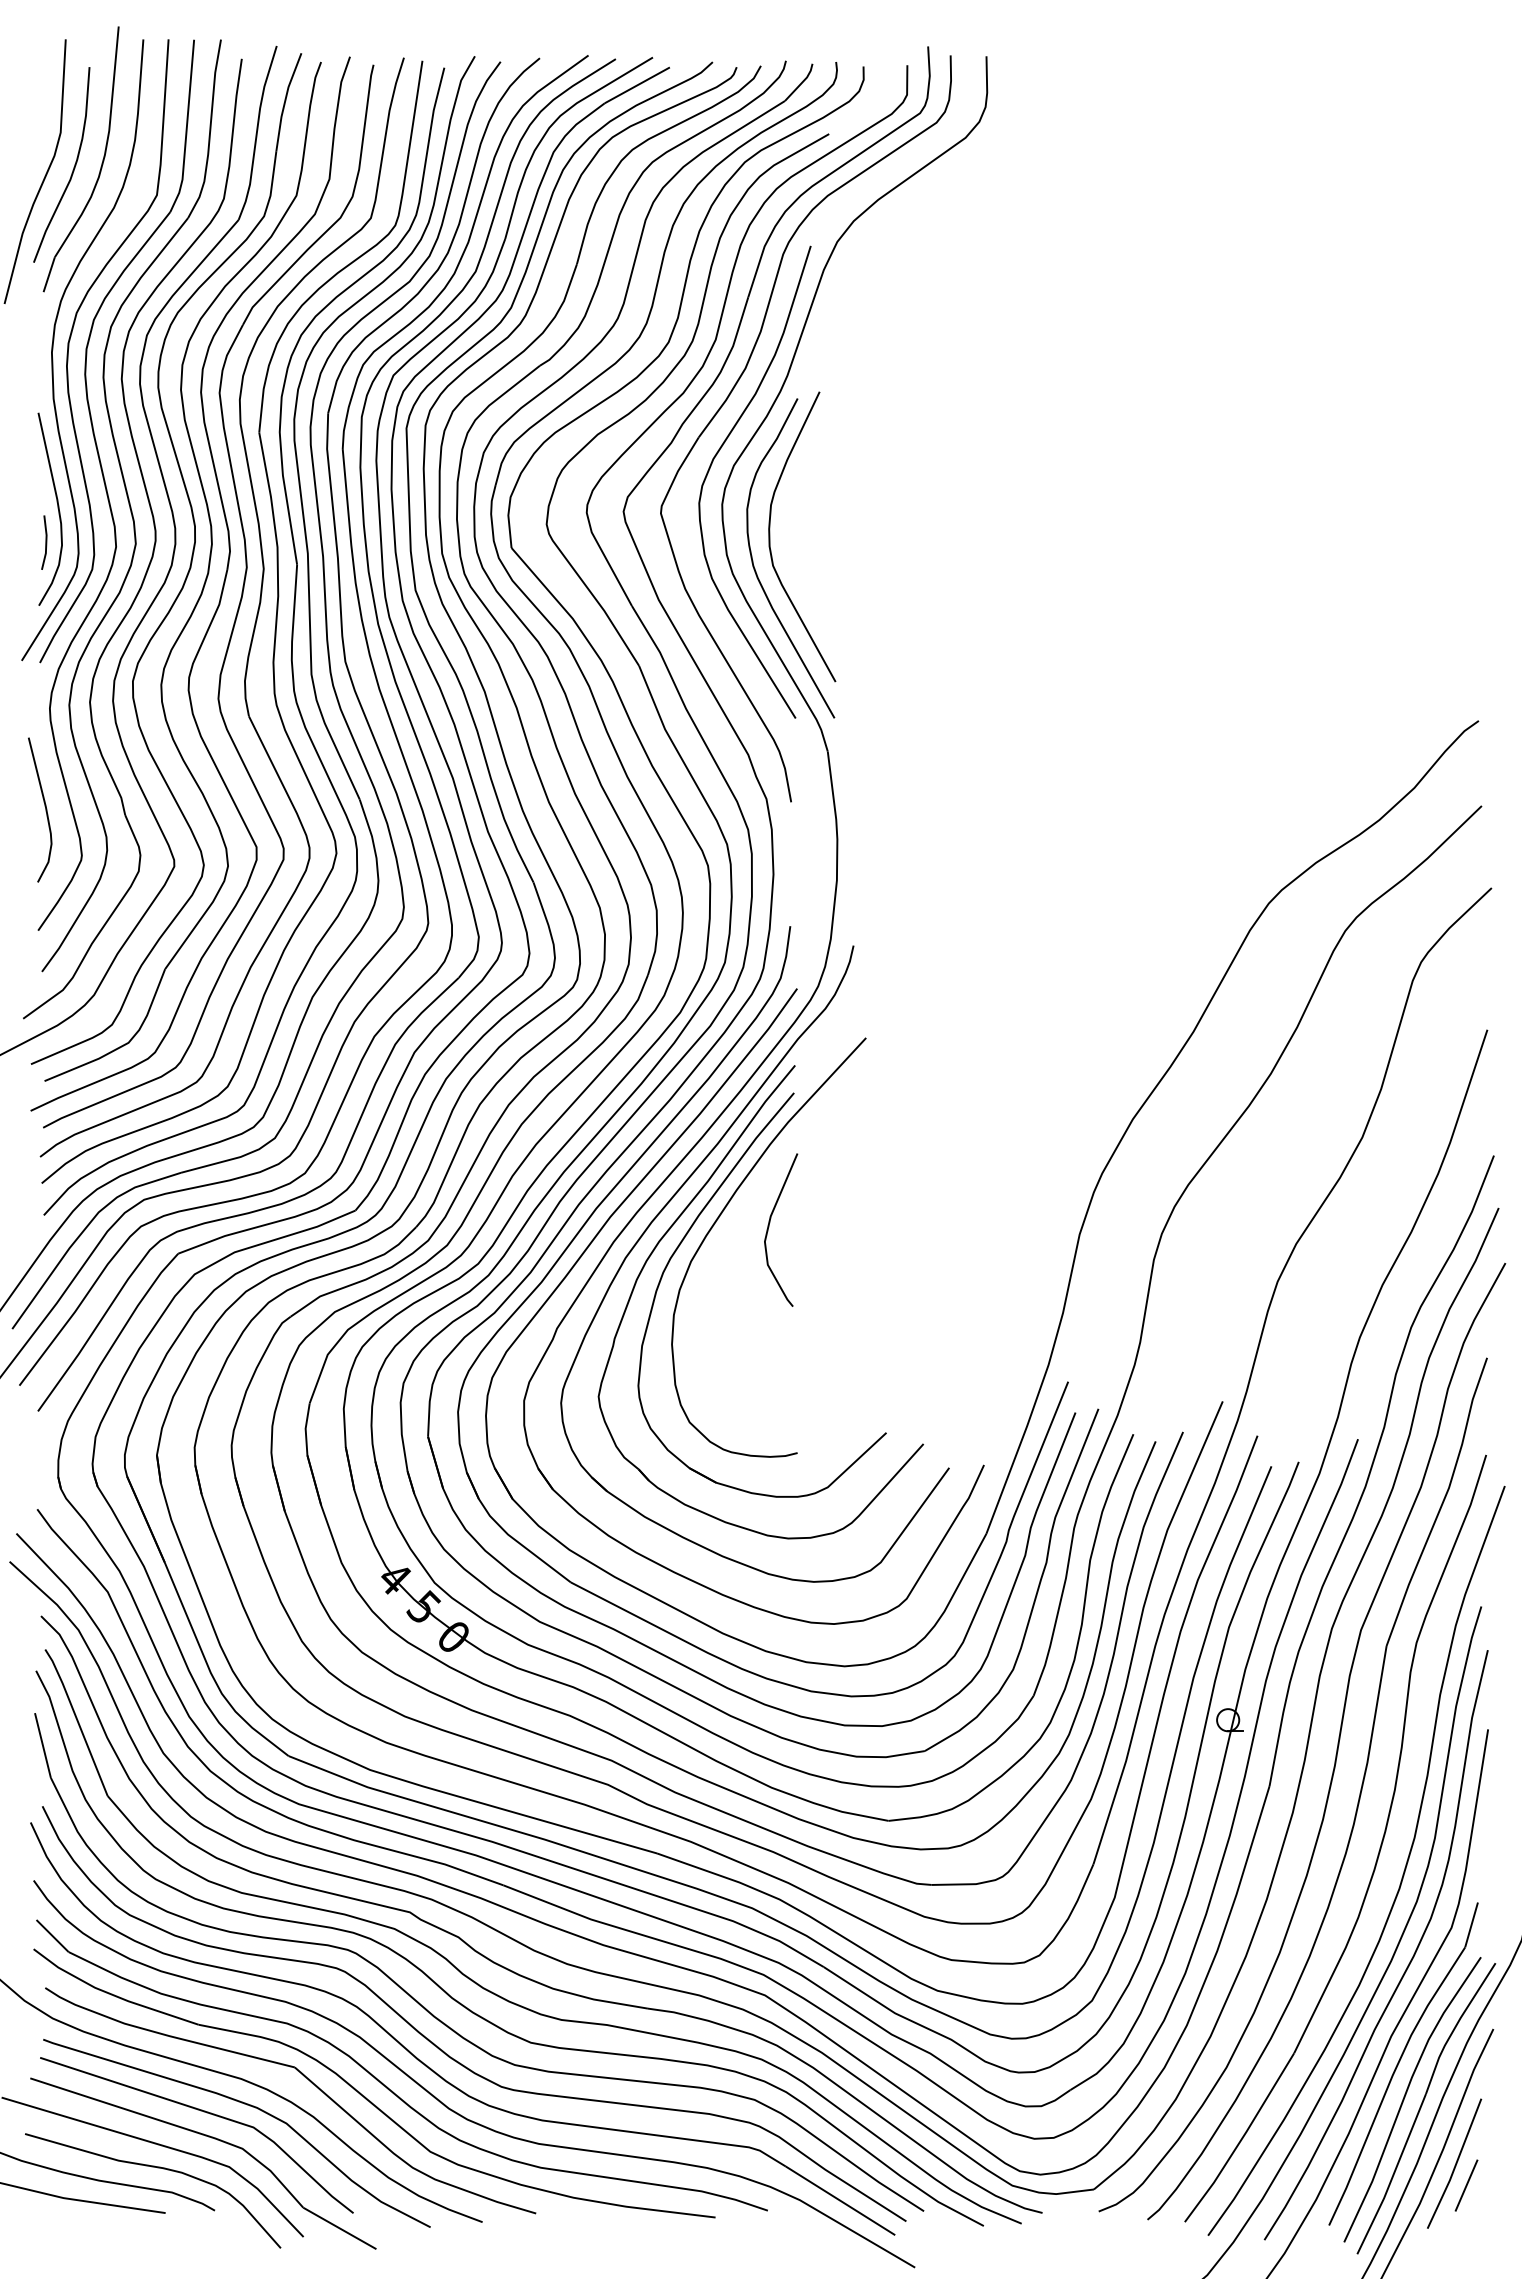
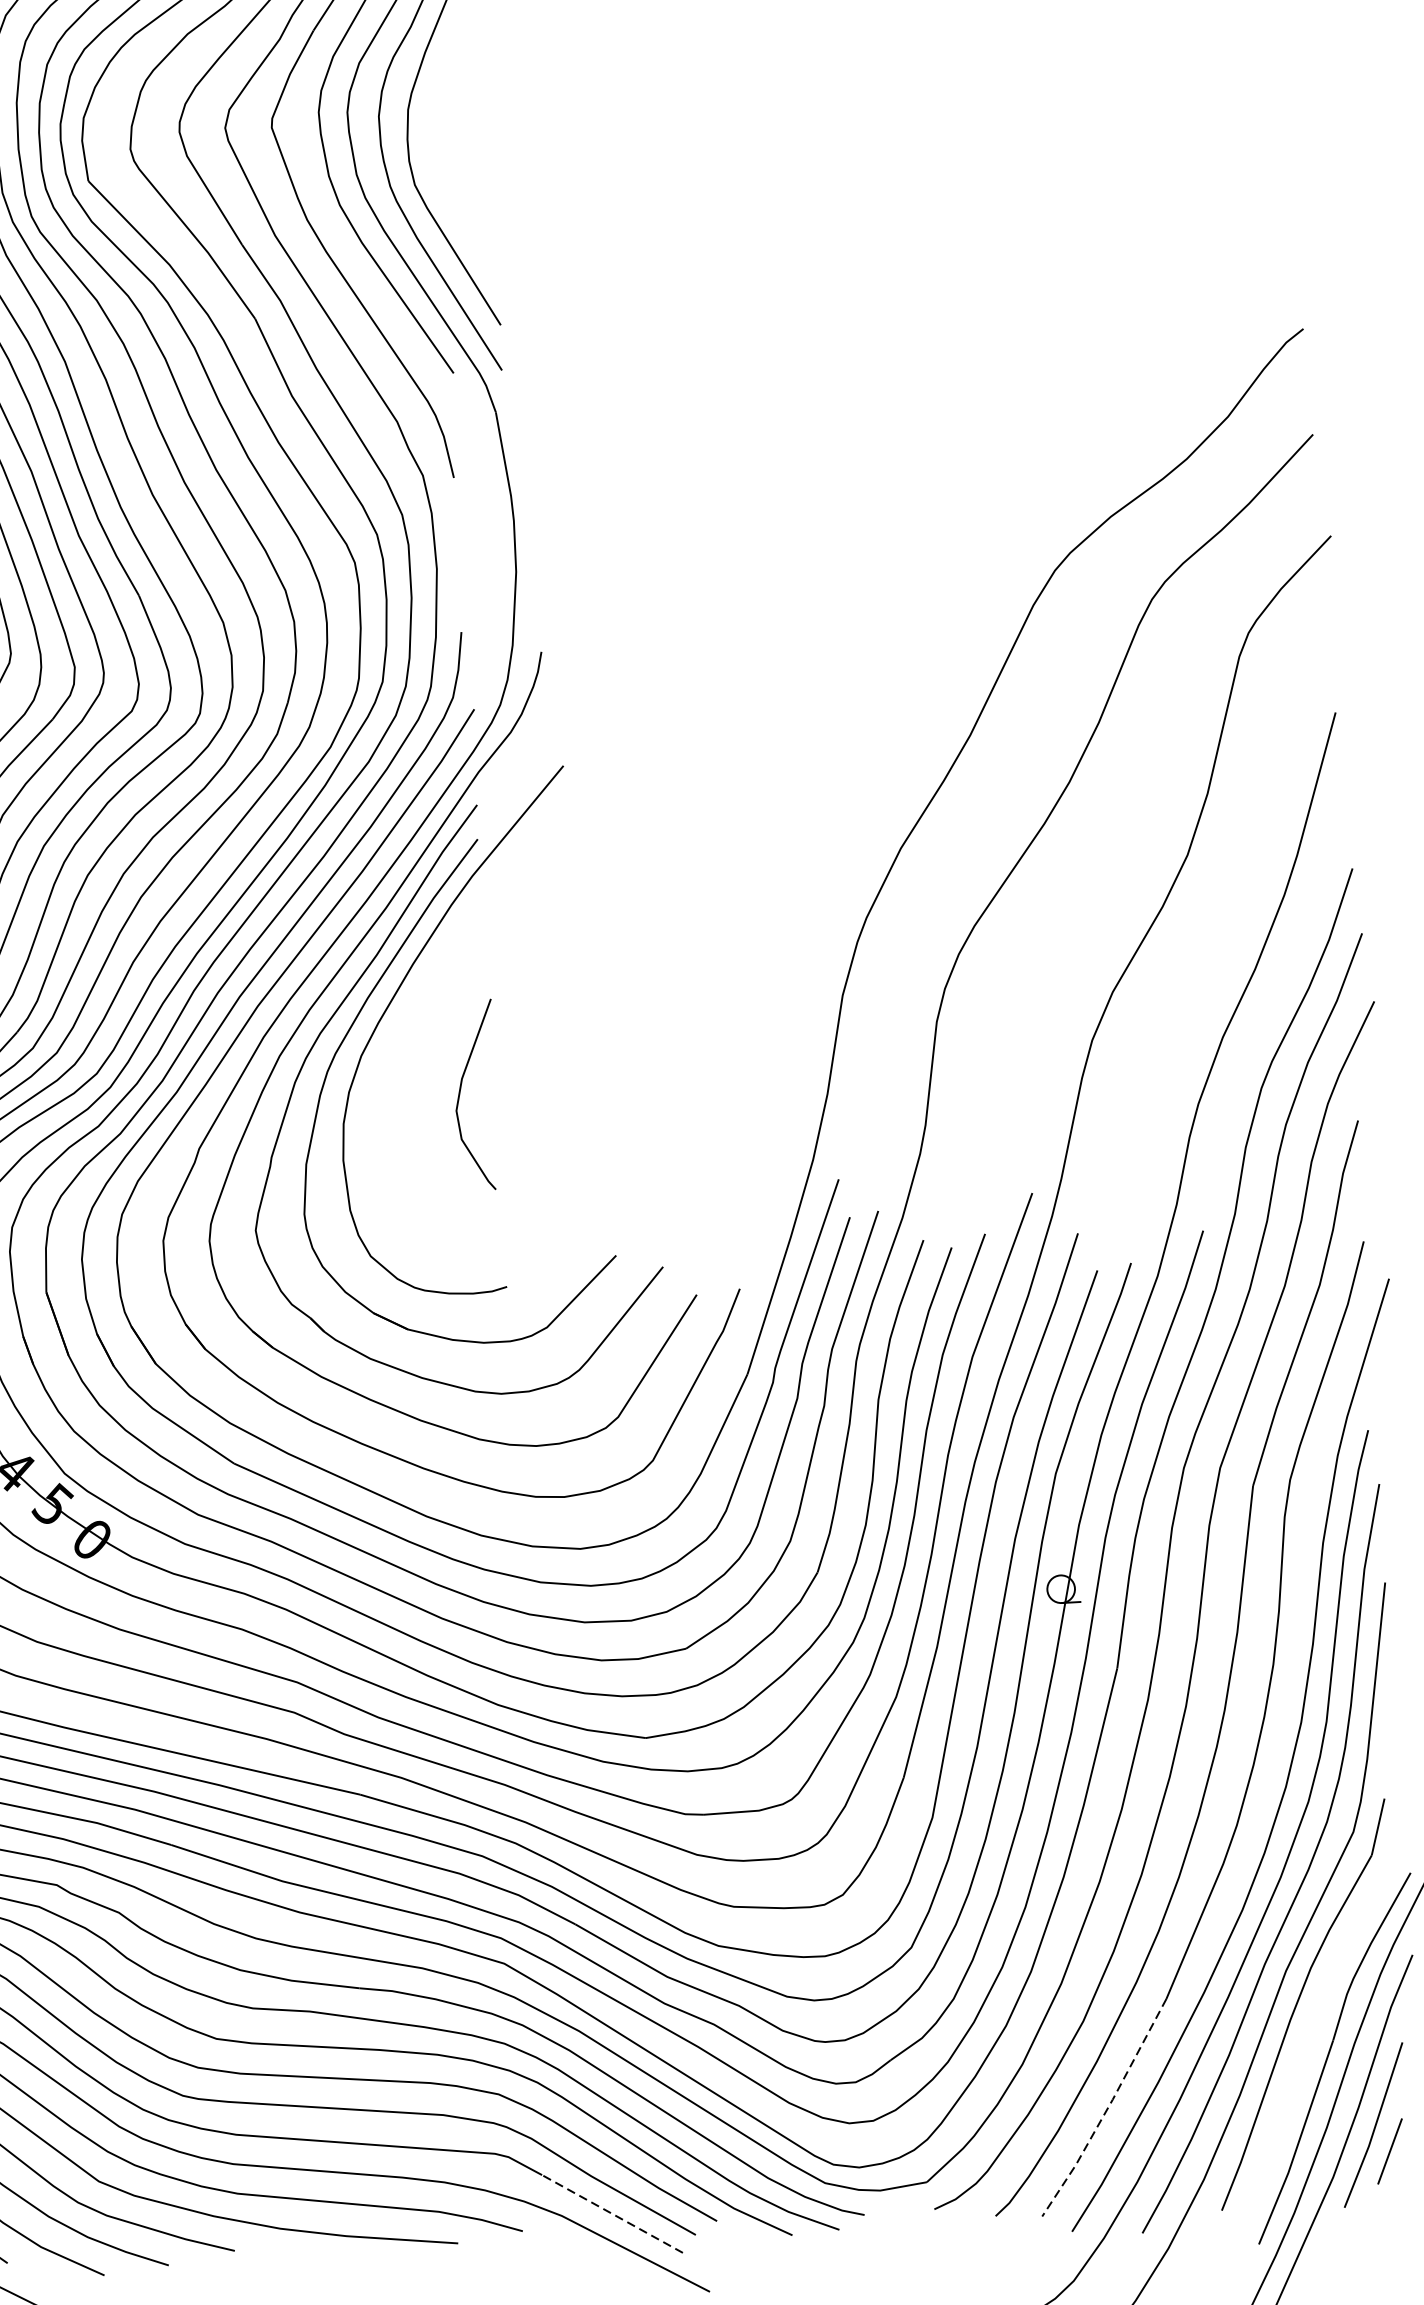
curve: (769, 1227) -> (461, 1092), moved
curve: (1406, 2095) -> (1309, 2043), removed
line: (1241, 2140) -> (1107, 2111), solid -> dashed
line: (840, 2200) -> (612, 2213), solid -> dashed

